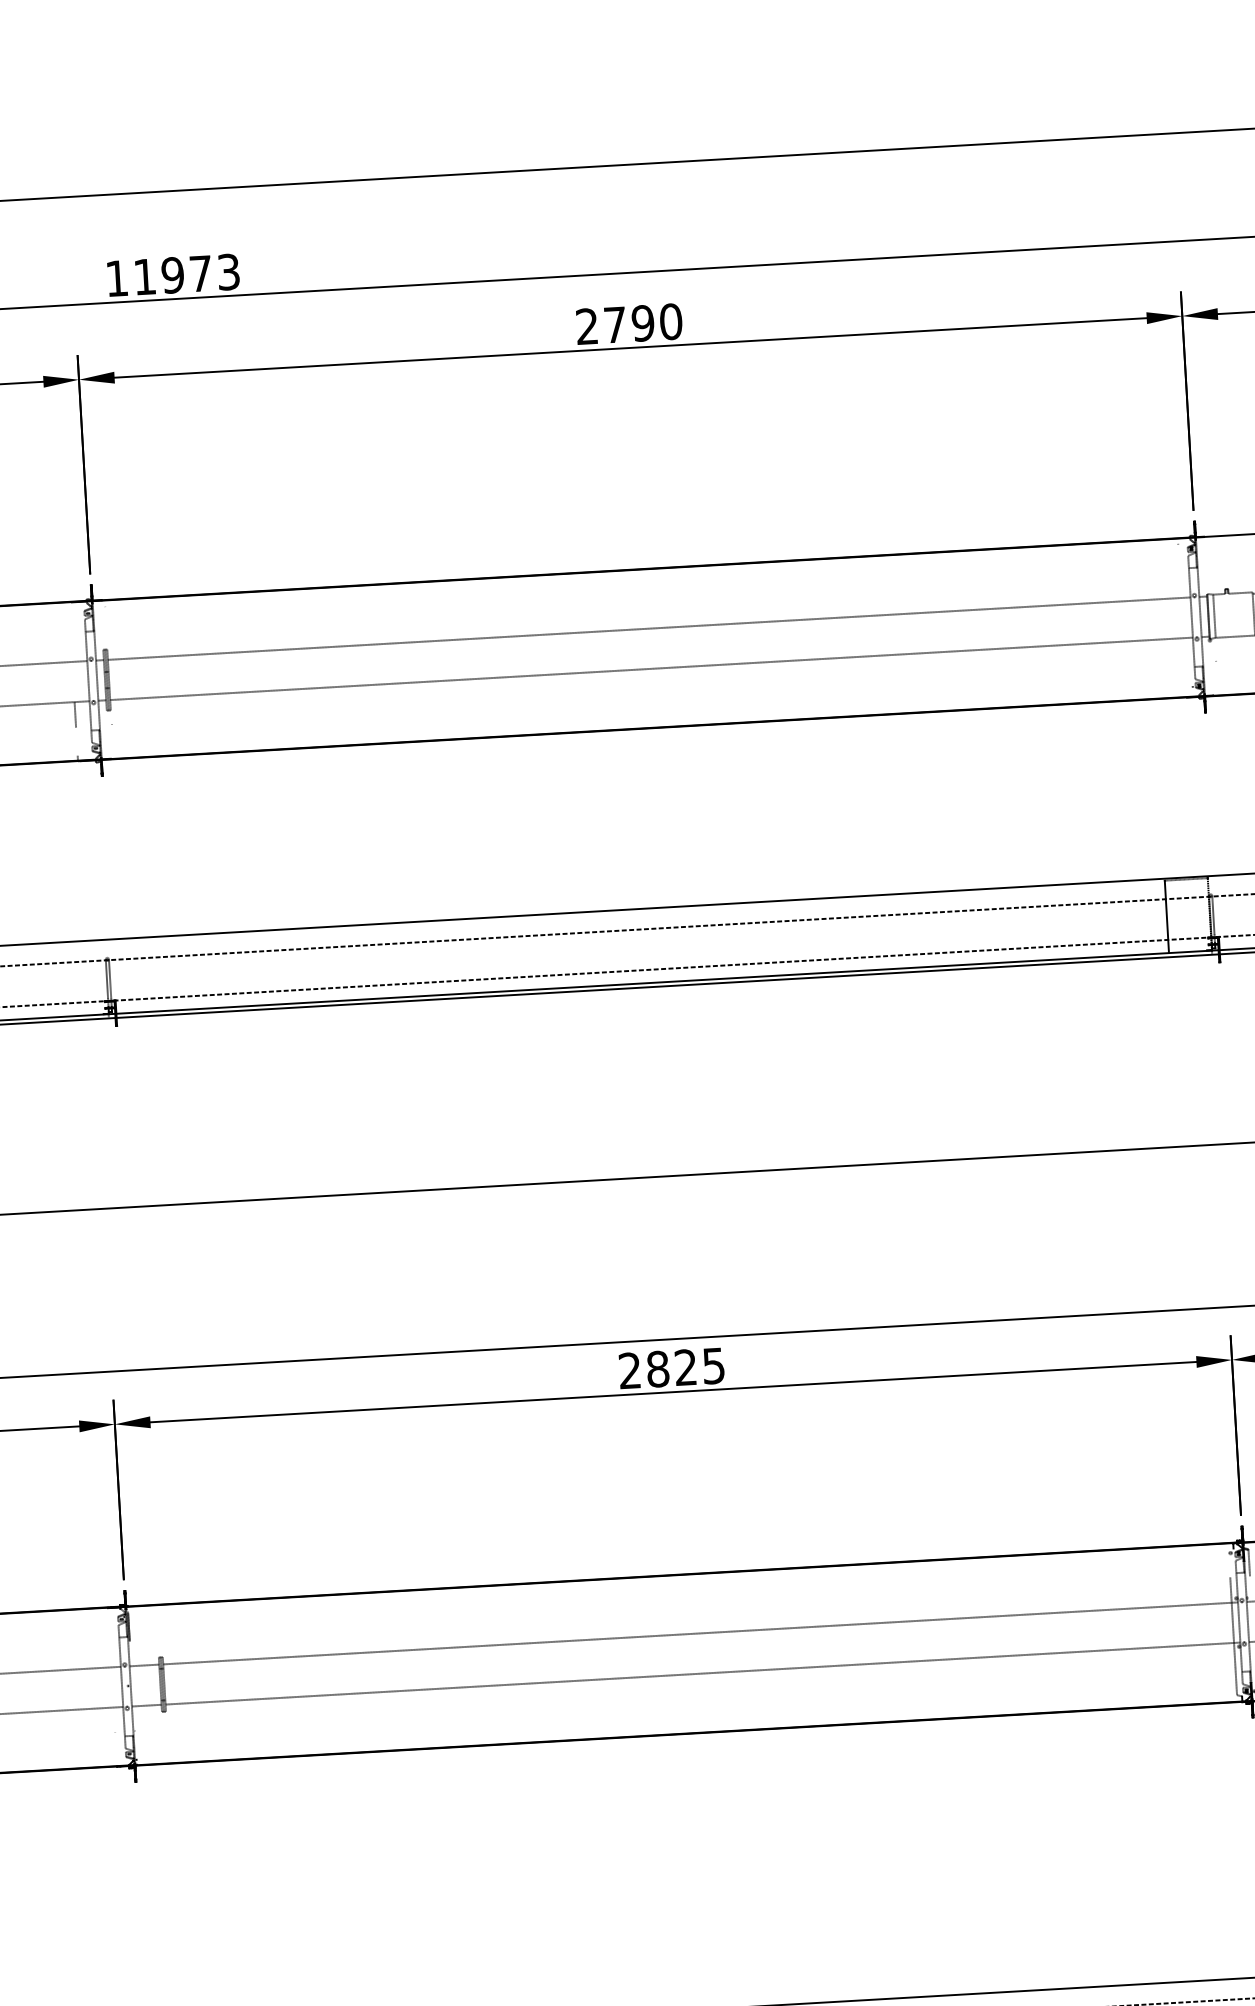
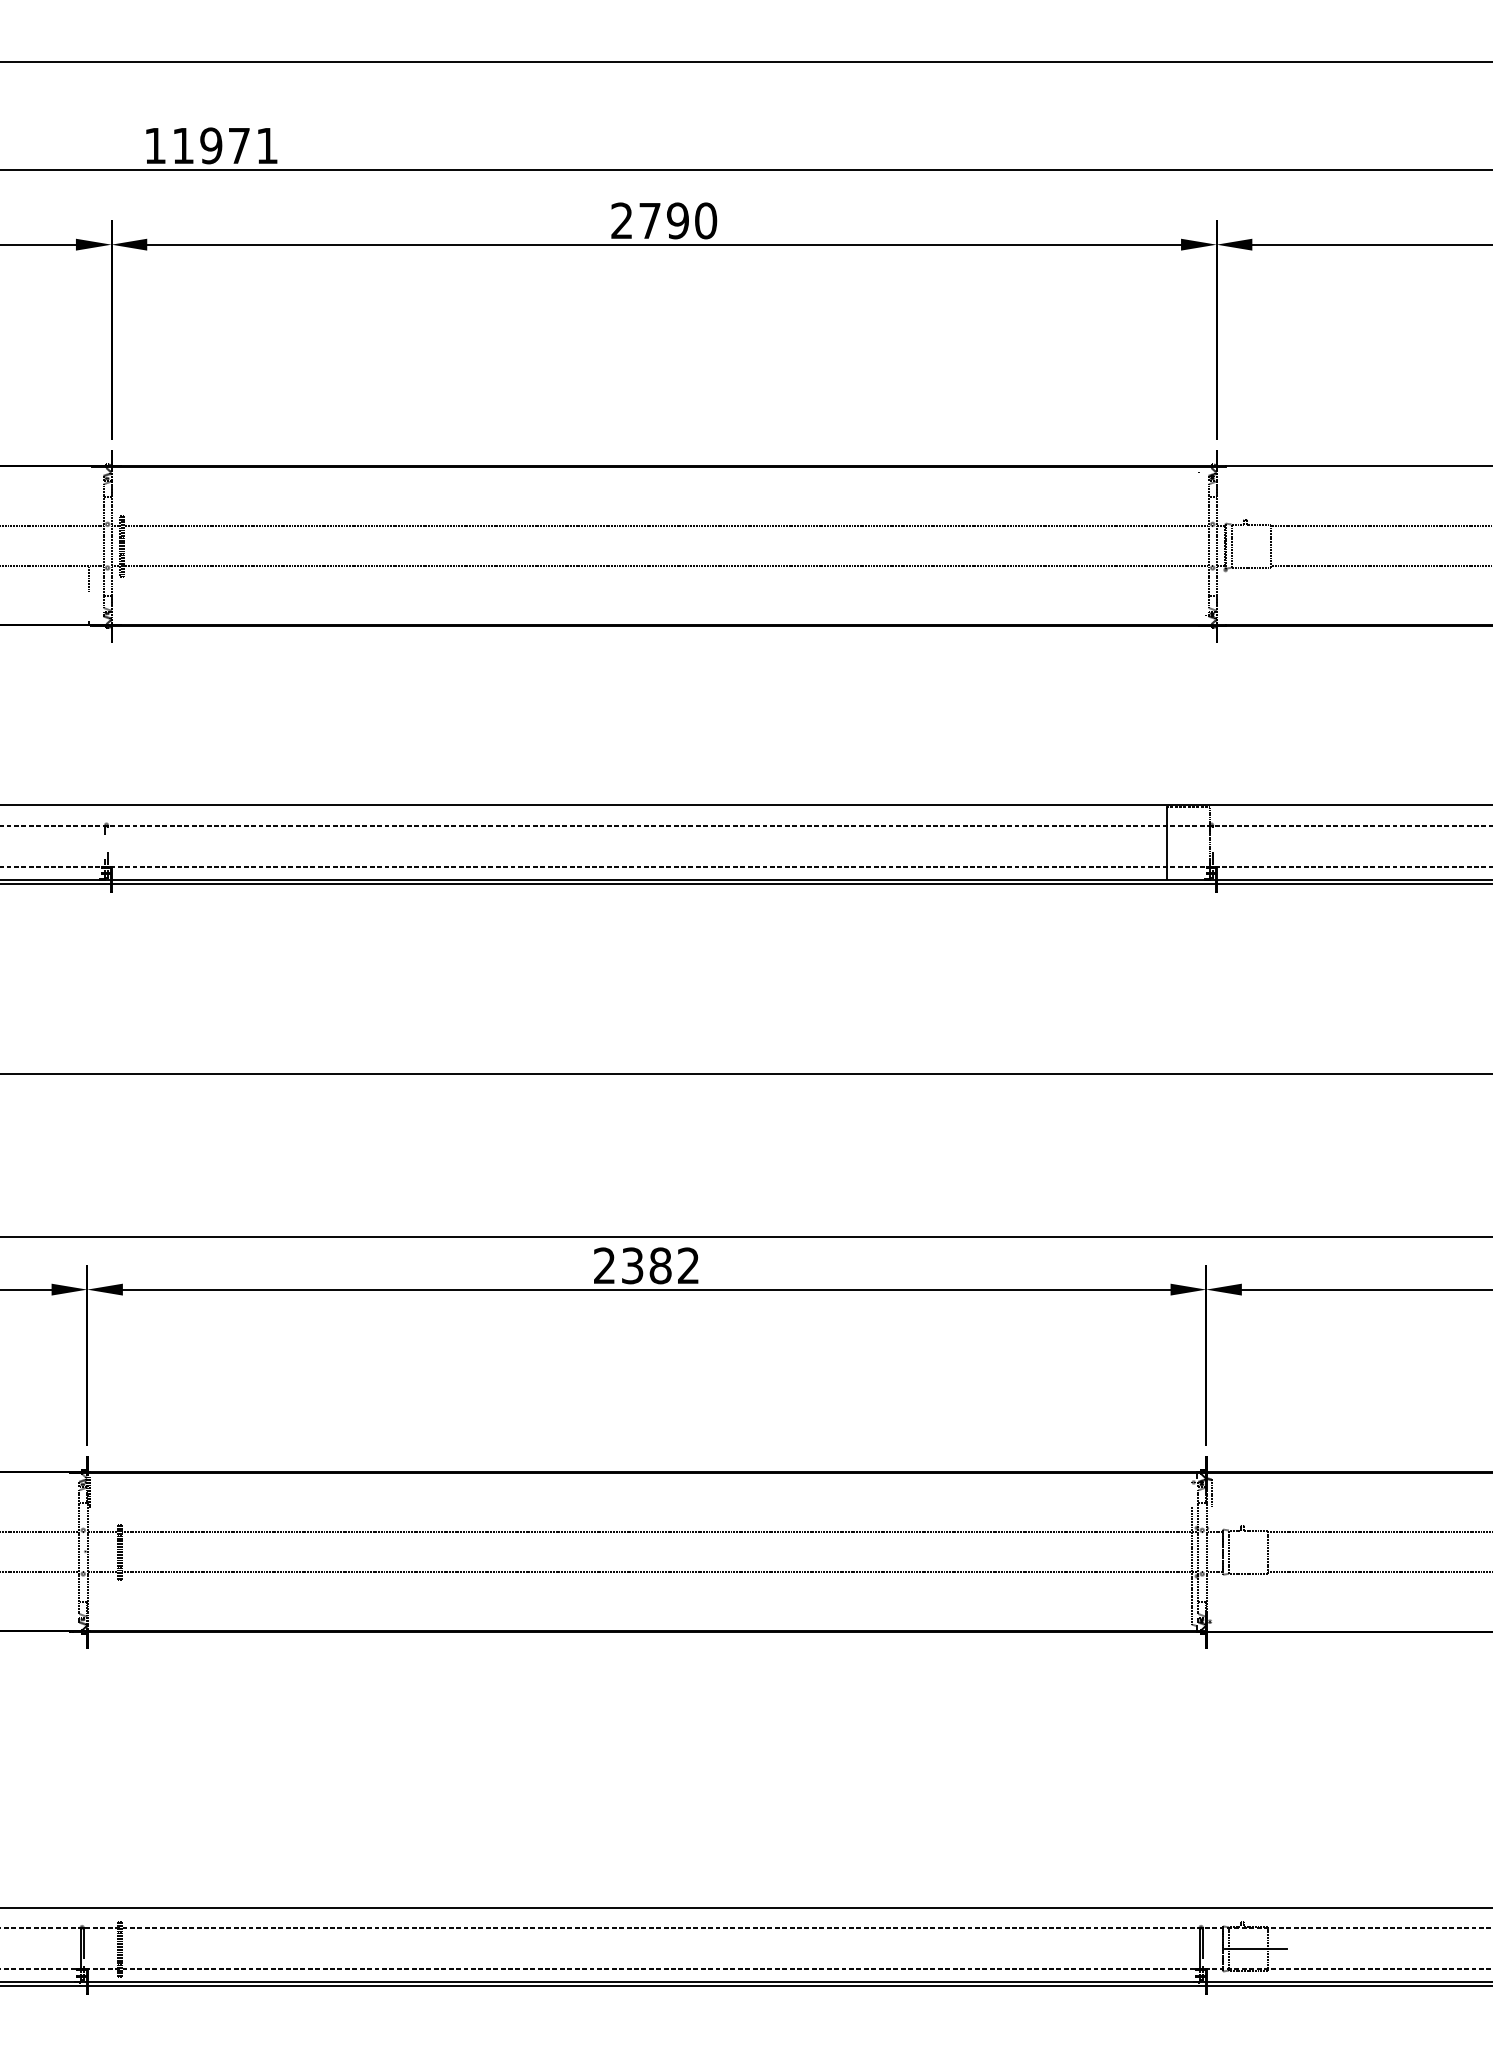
text: (227, 271) -> (266, 145), 11973 -> 11971
text: (684, 1367) -> (659, 1265), 2825 -> 2382

